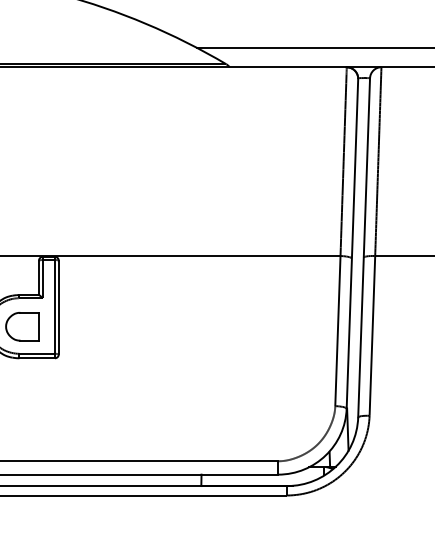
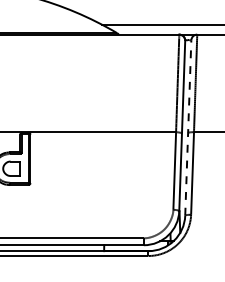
line: (364, 246) -> (188, 127), solid -> dashed

